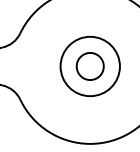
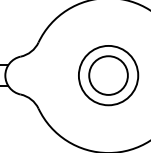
circle: (90, 66) -> (108, 75), size x1.43

